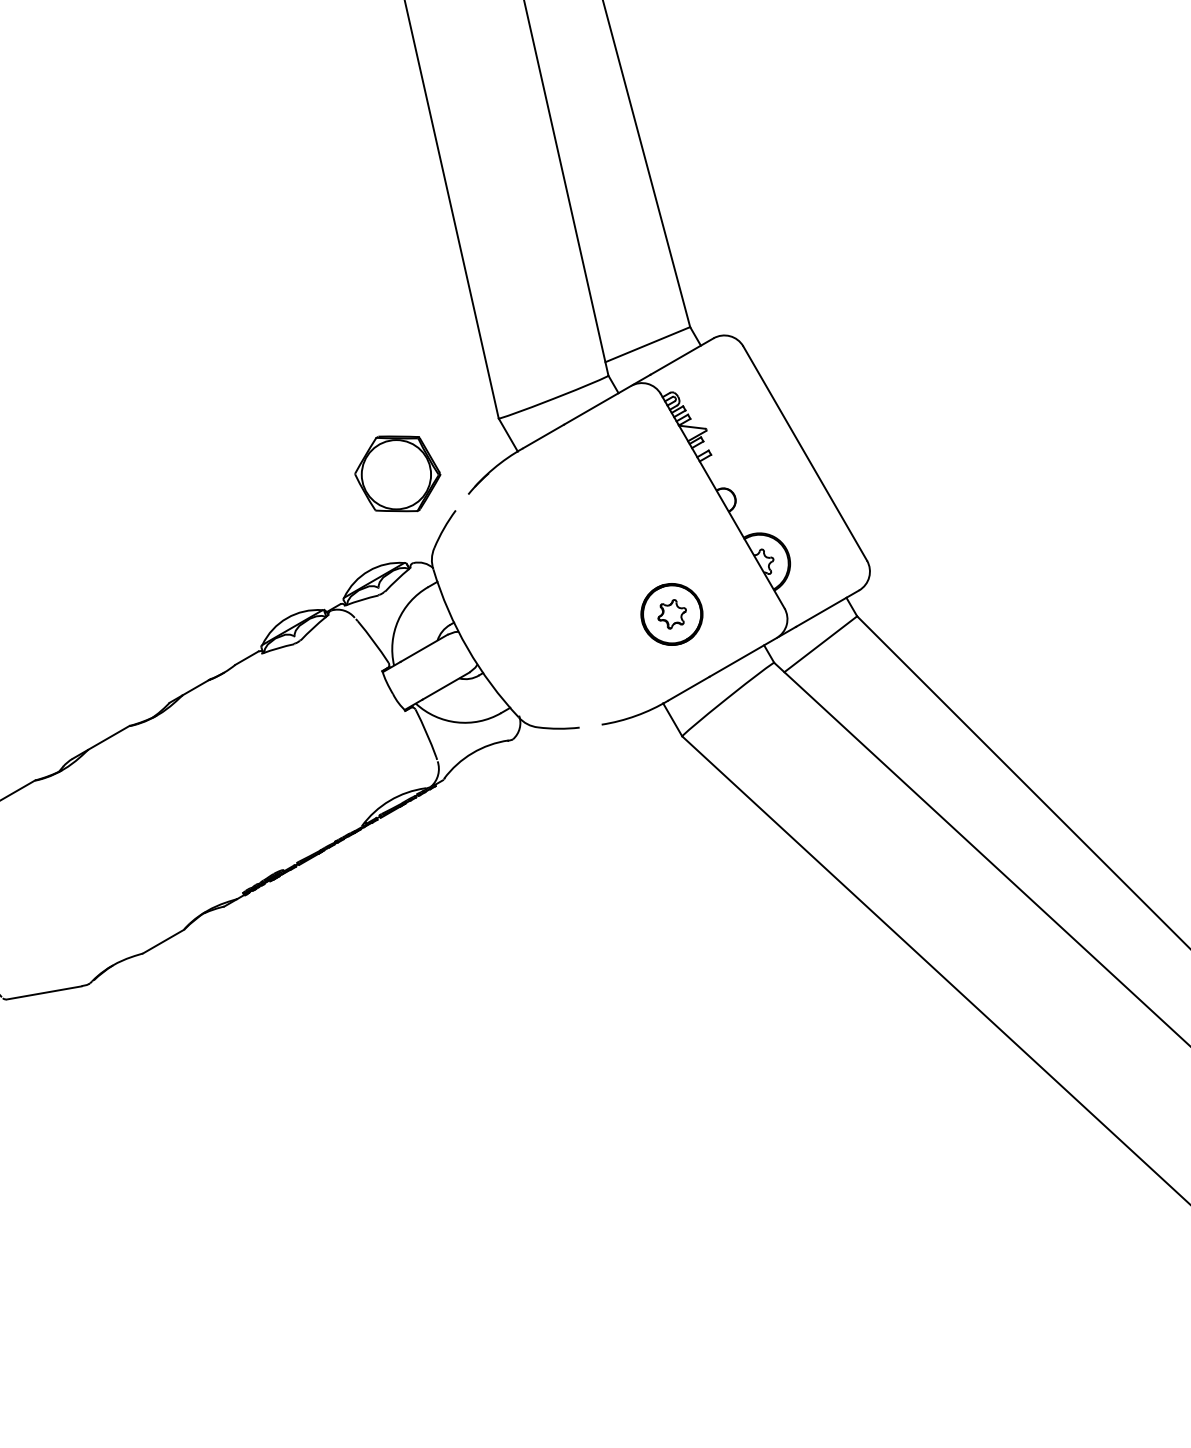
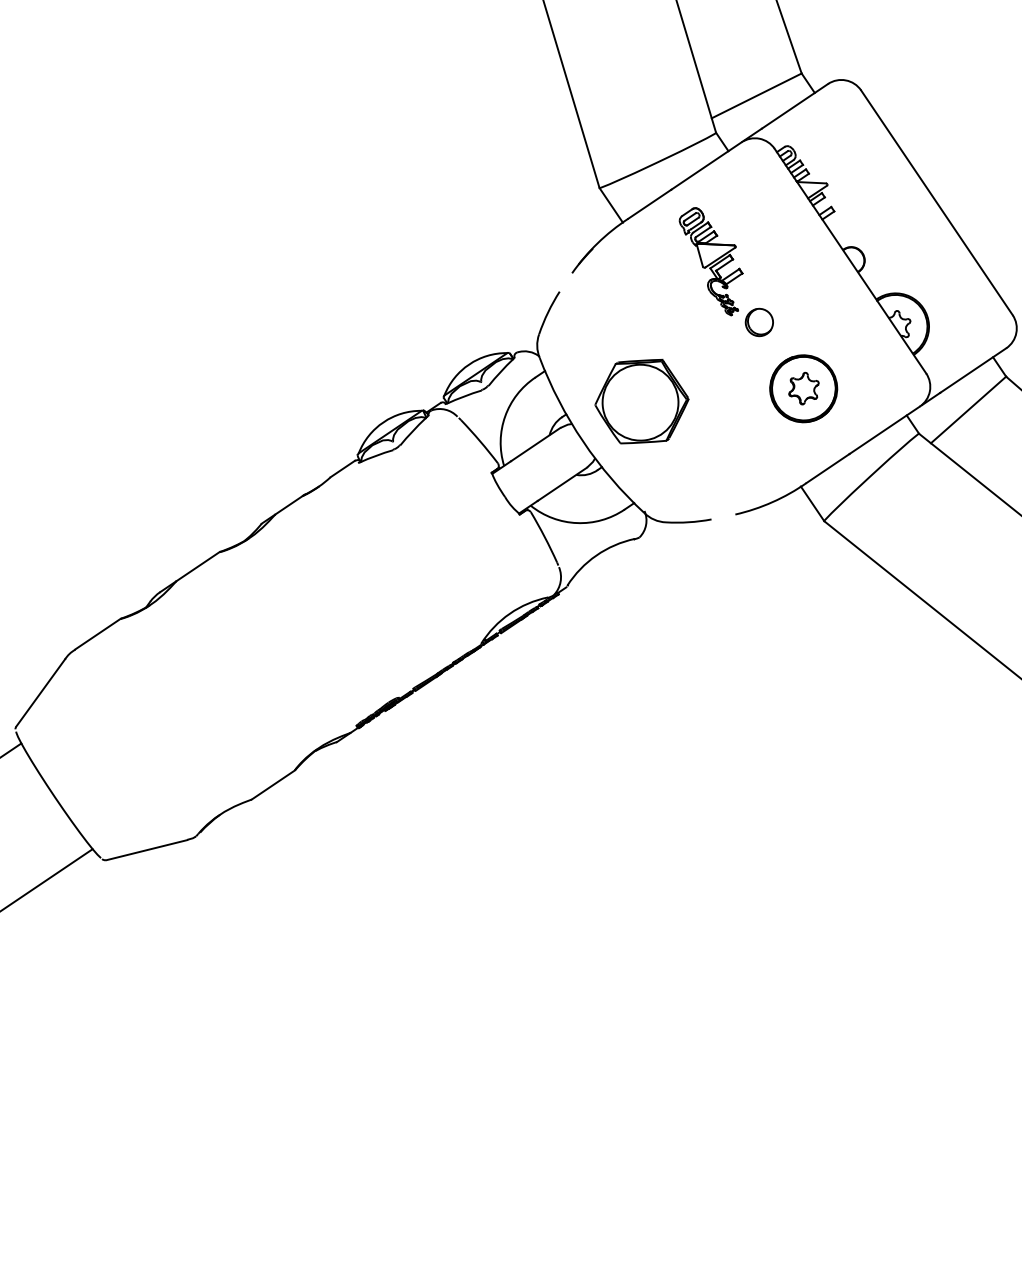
part: (397, 473) -> (641, 401), moved
part: (608, 503) -> (725, 272), added

